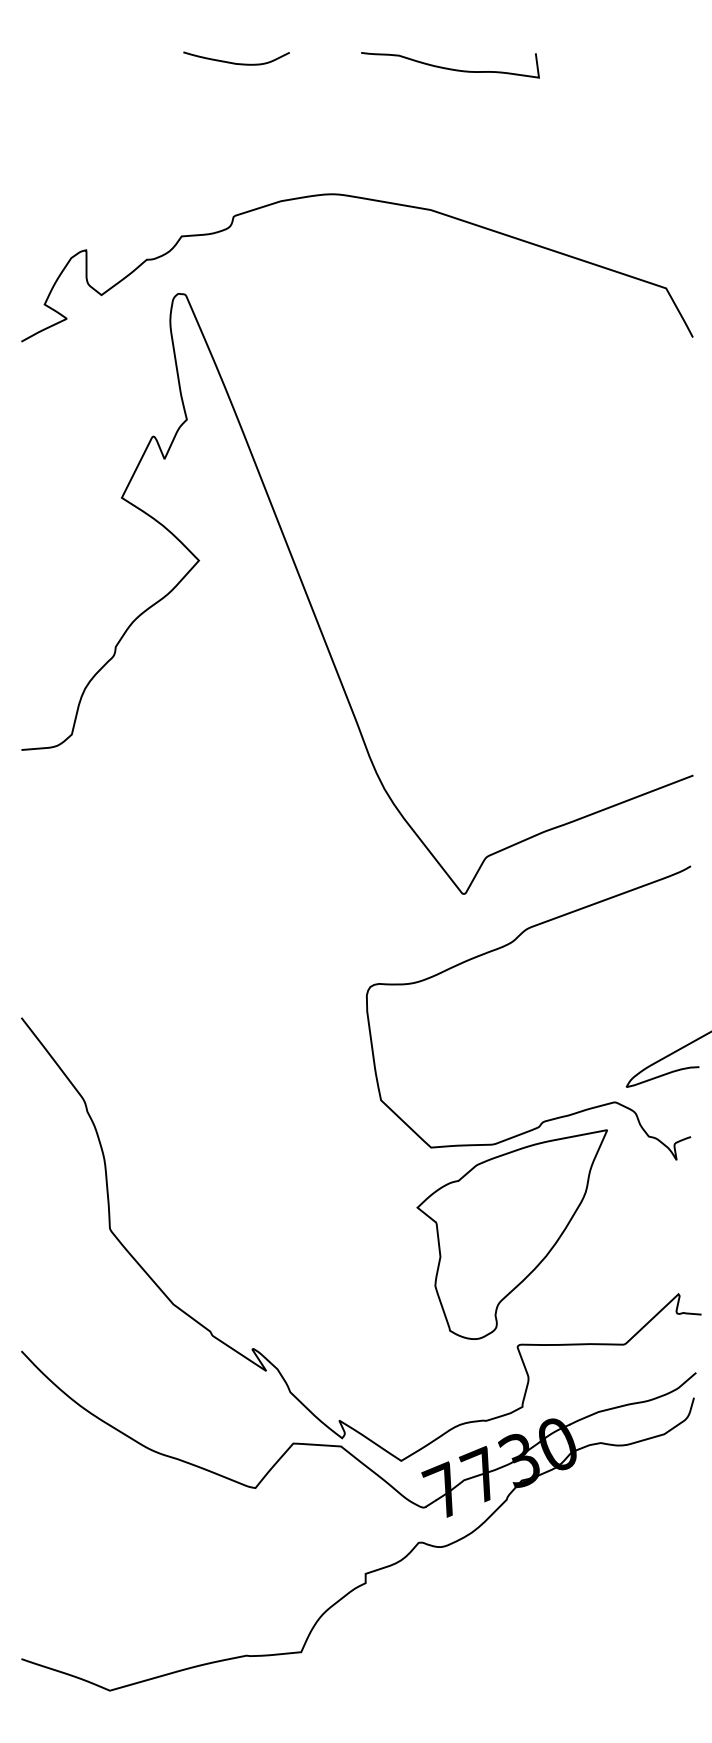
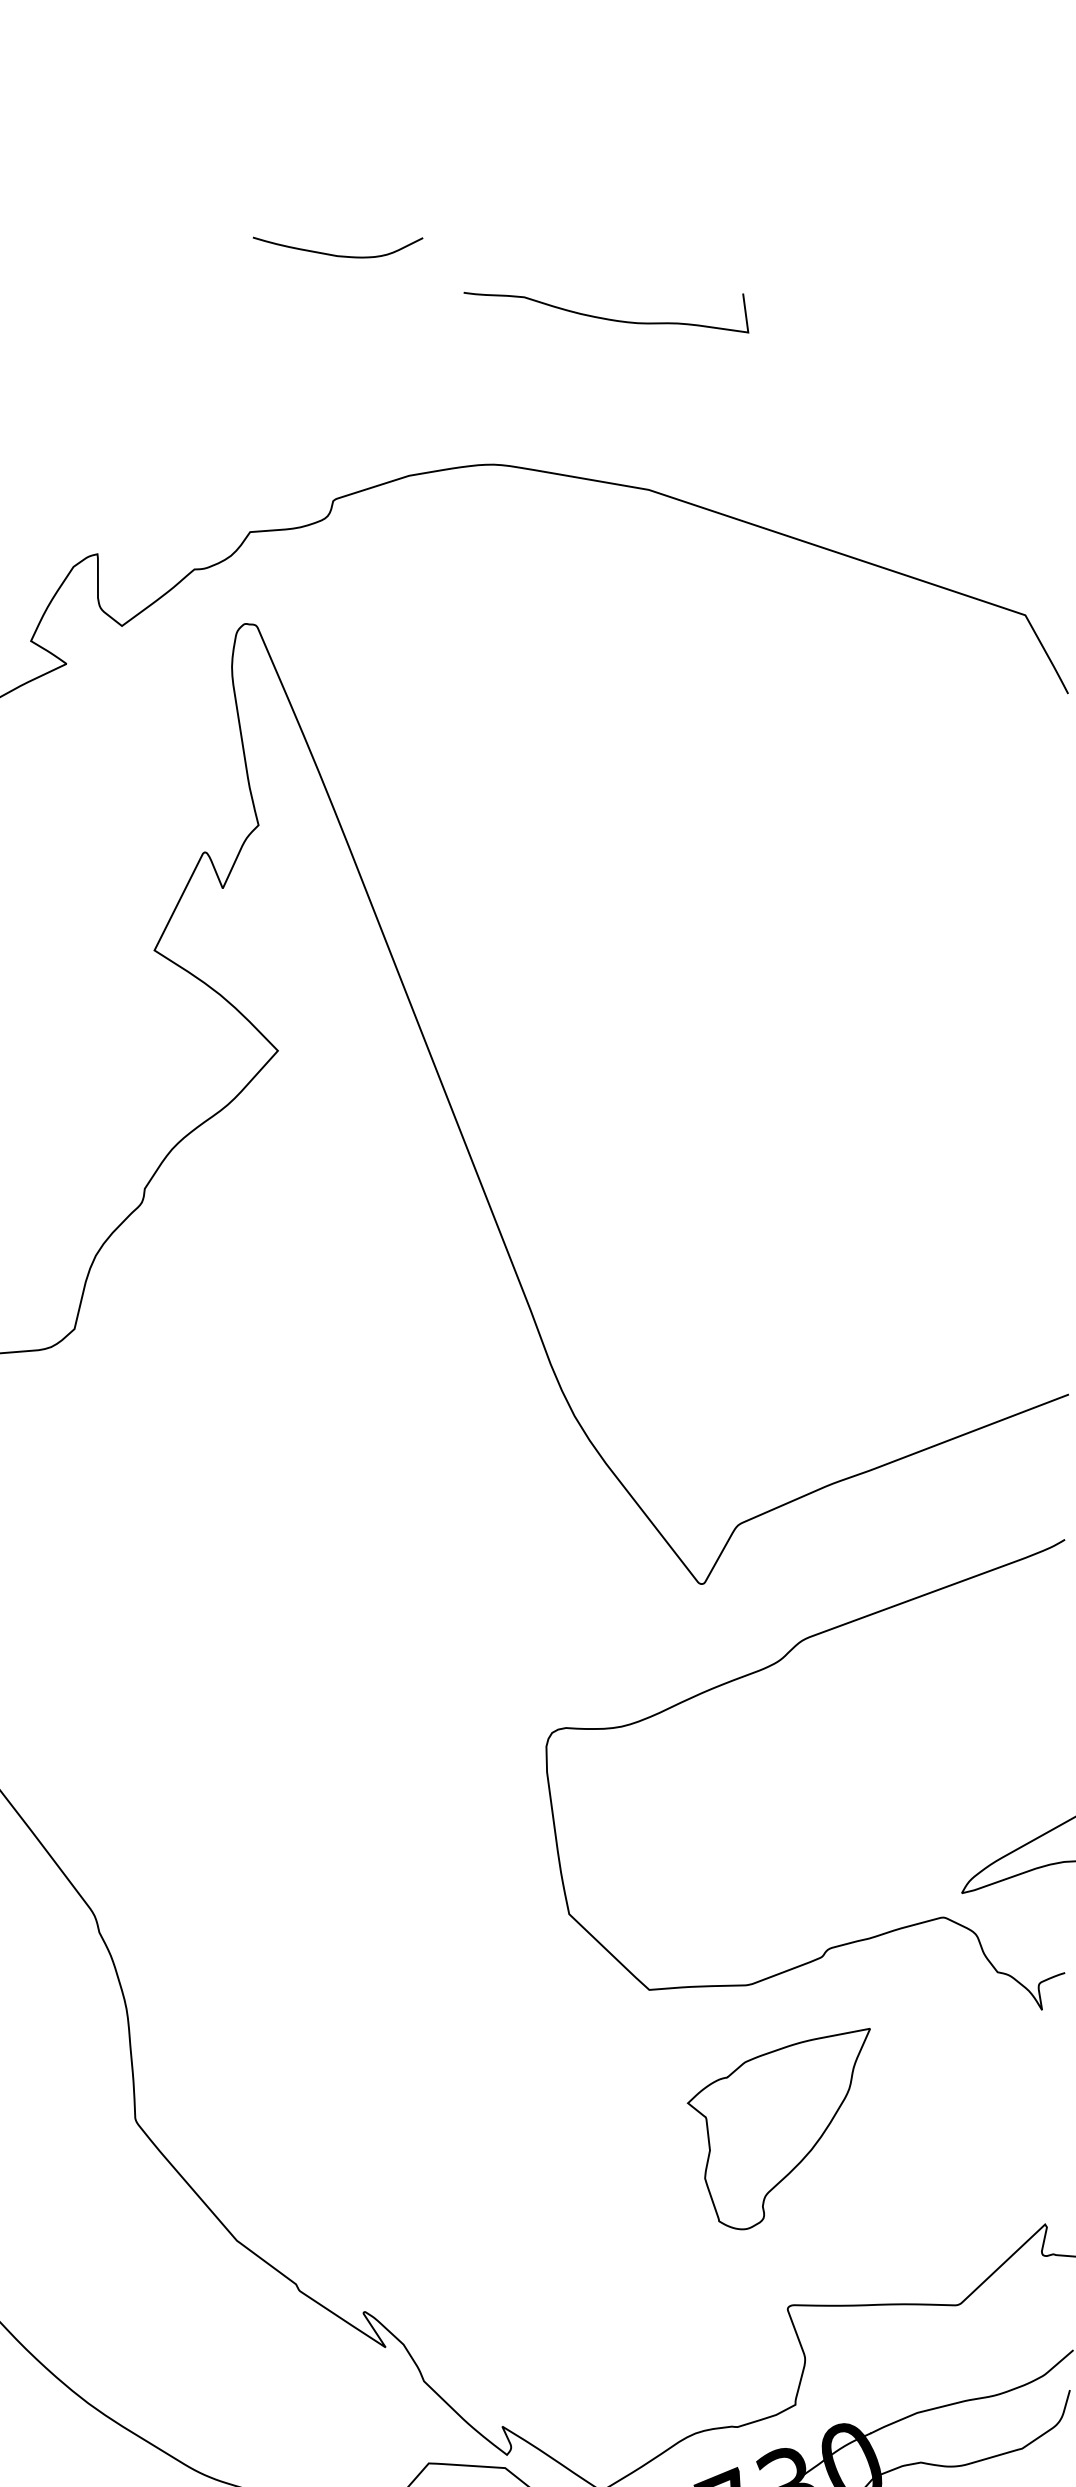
curve: (450, 68) -> (606, 317), moved
part: (511, 1234) -> (777, 2128), size x0.6

